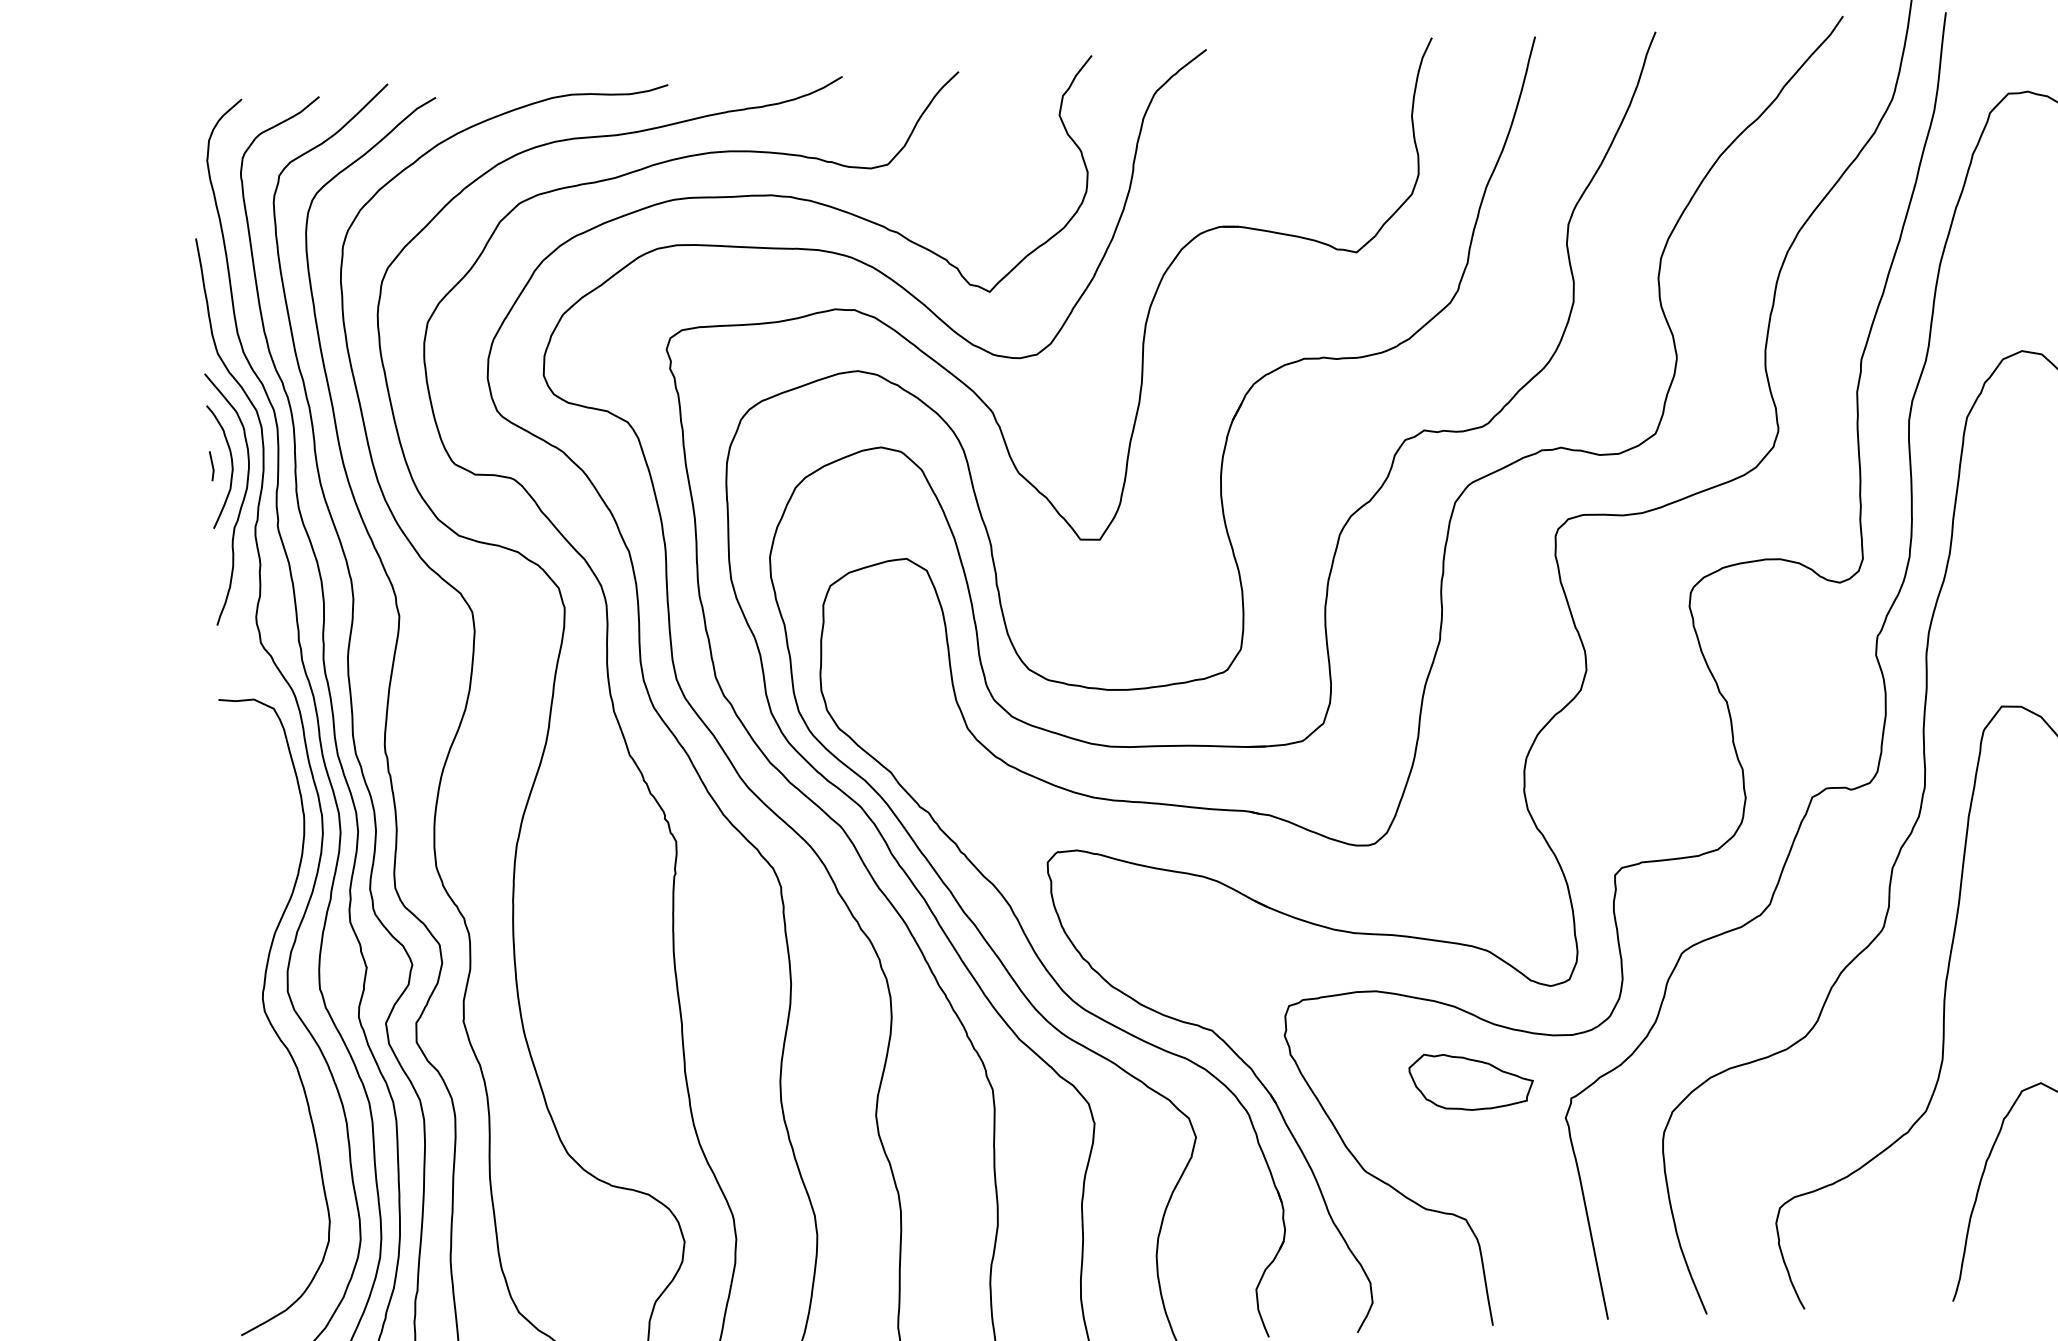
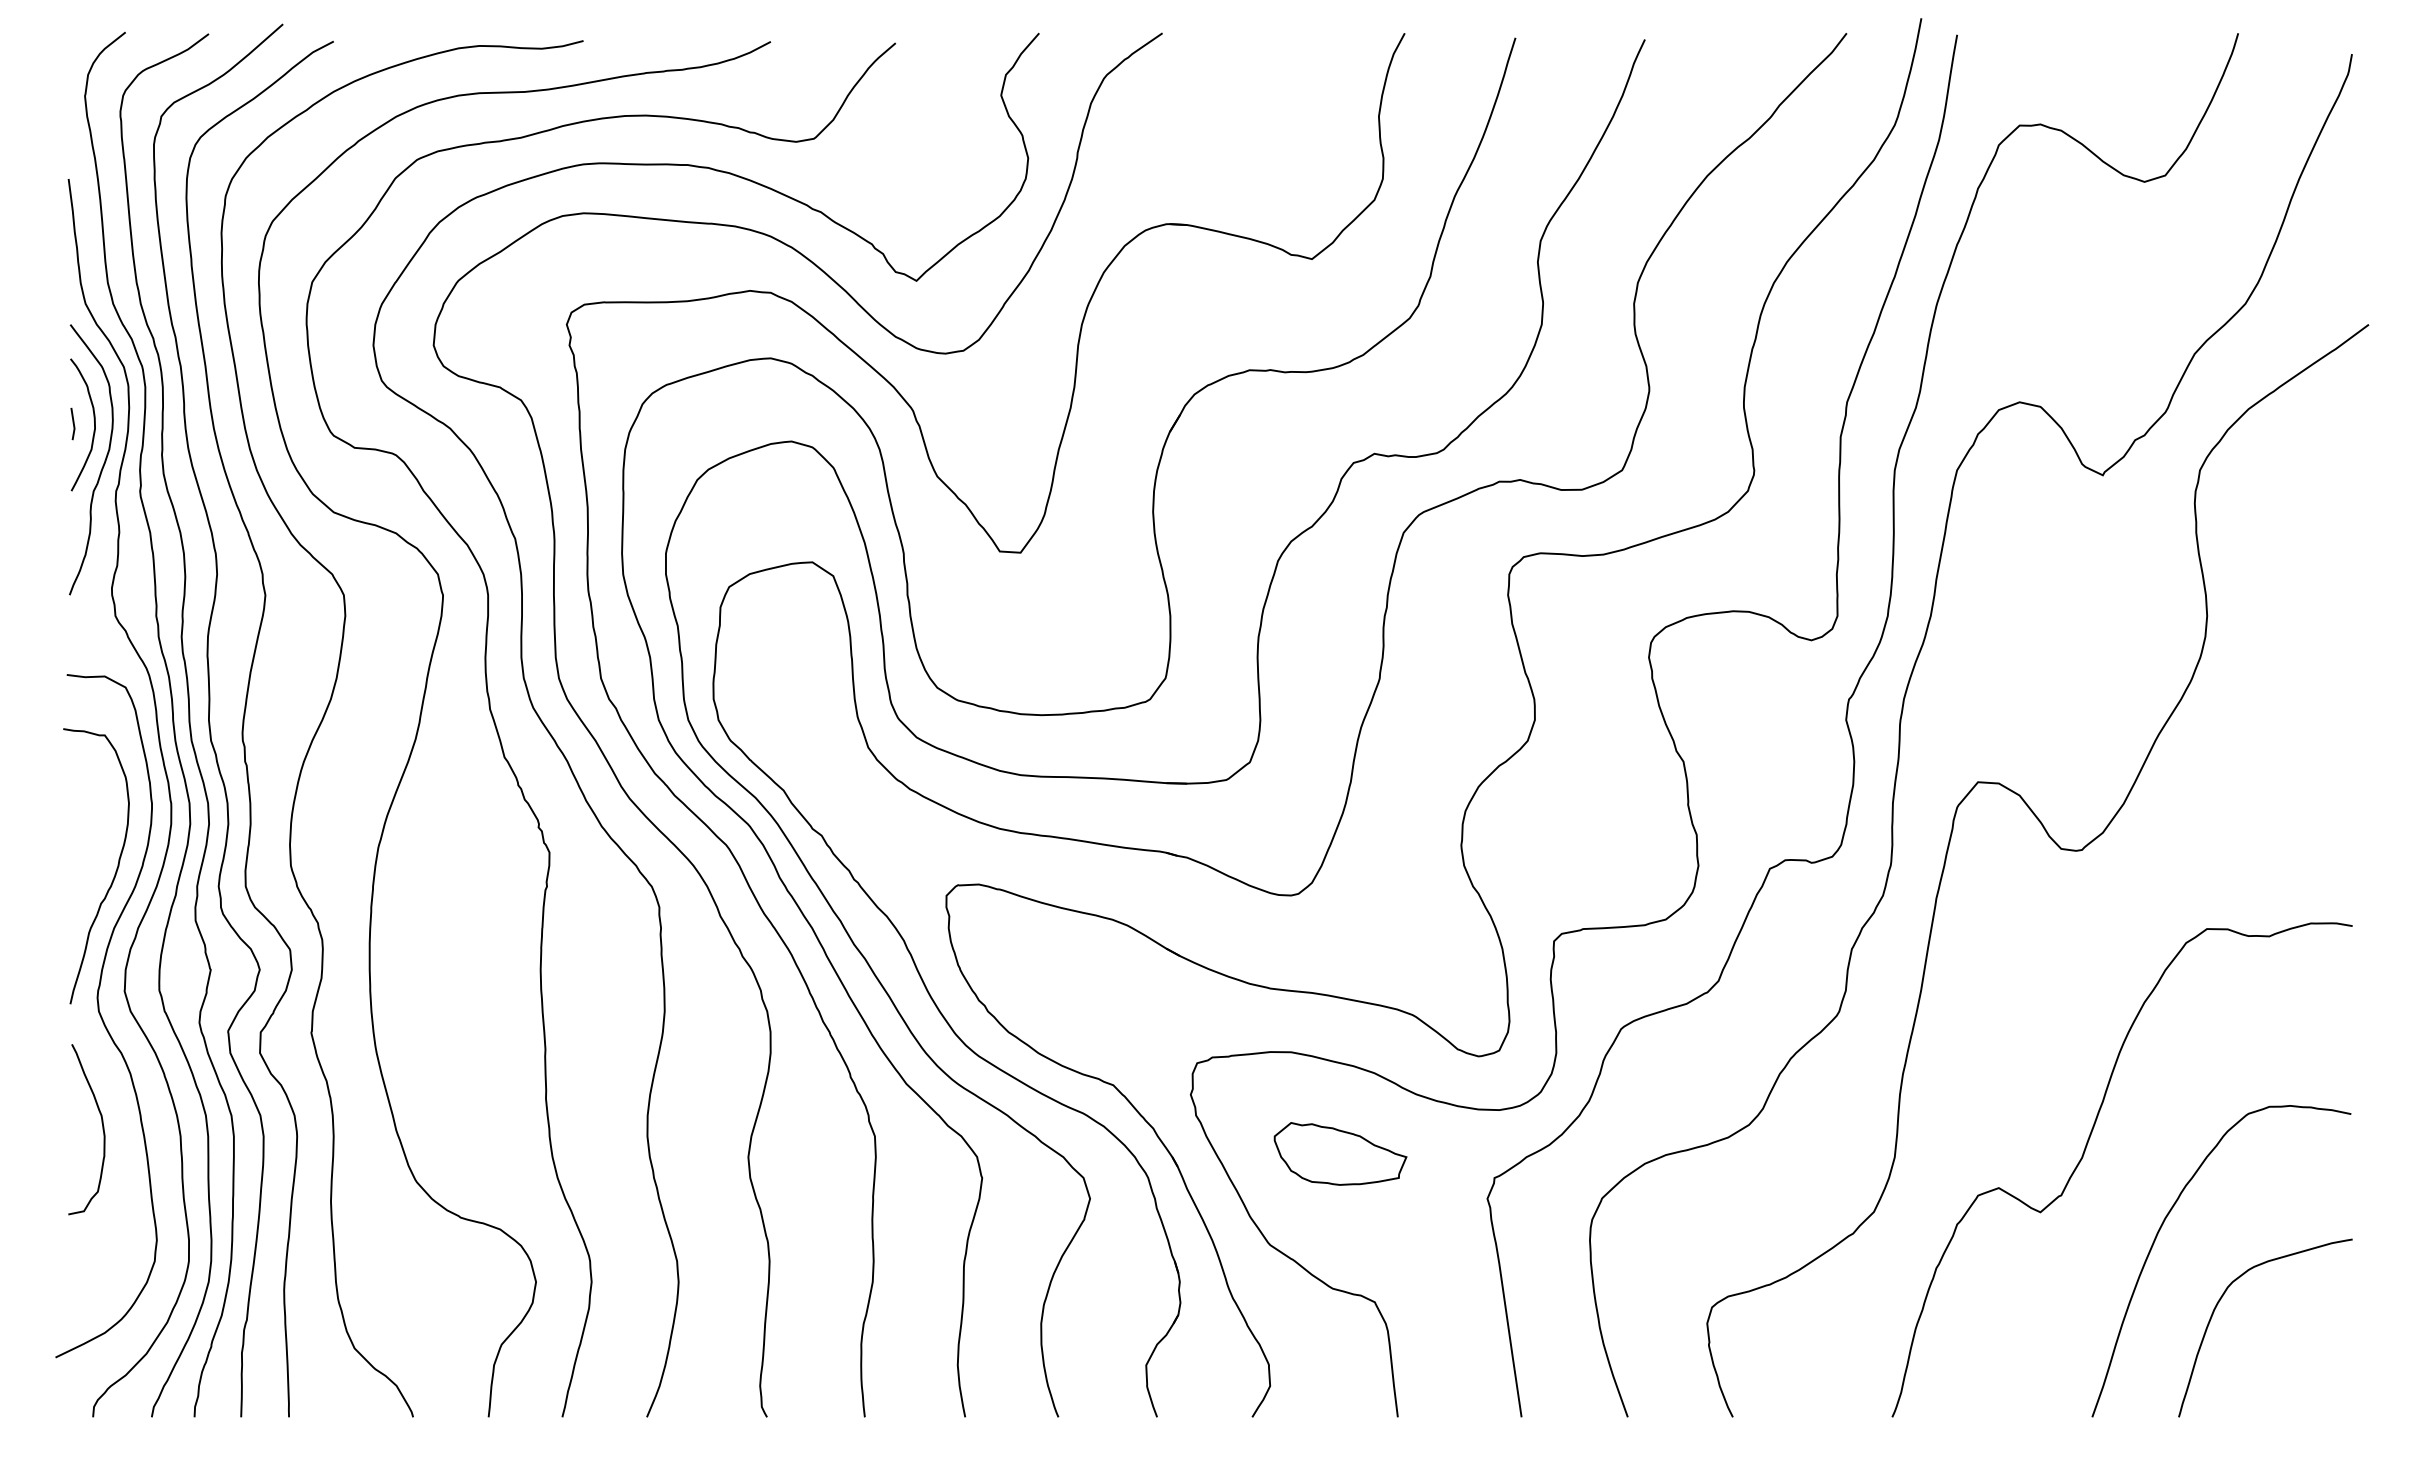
curve: (273, 880) -> (115, 871), added
part: (1471, 1080) -> (1340, 1153), moved
curve: (273, 1121) -> (102, 1129), added

